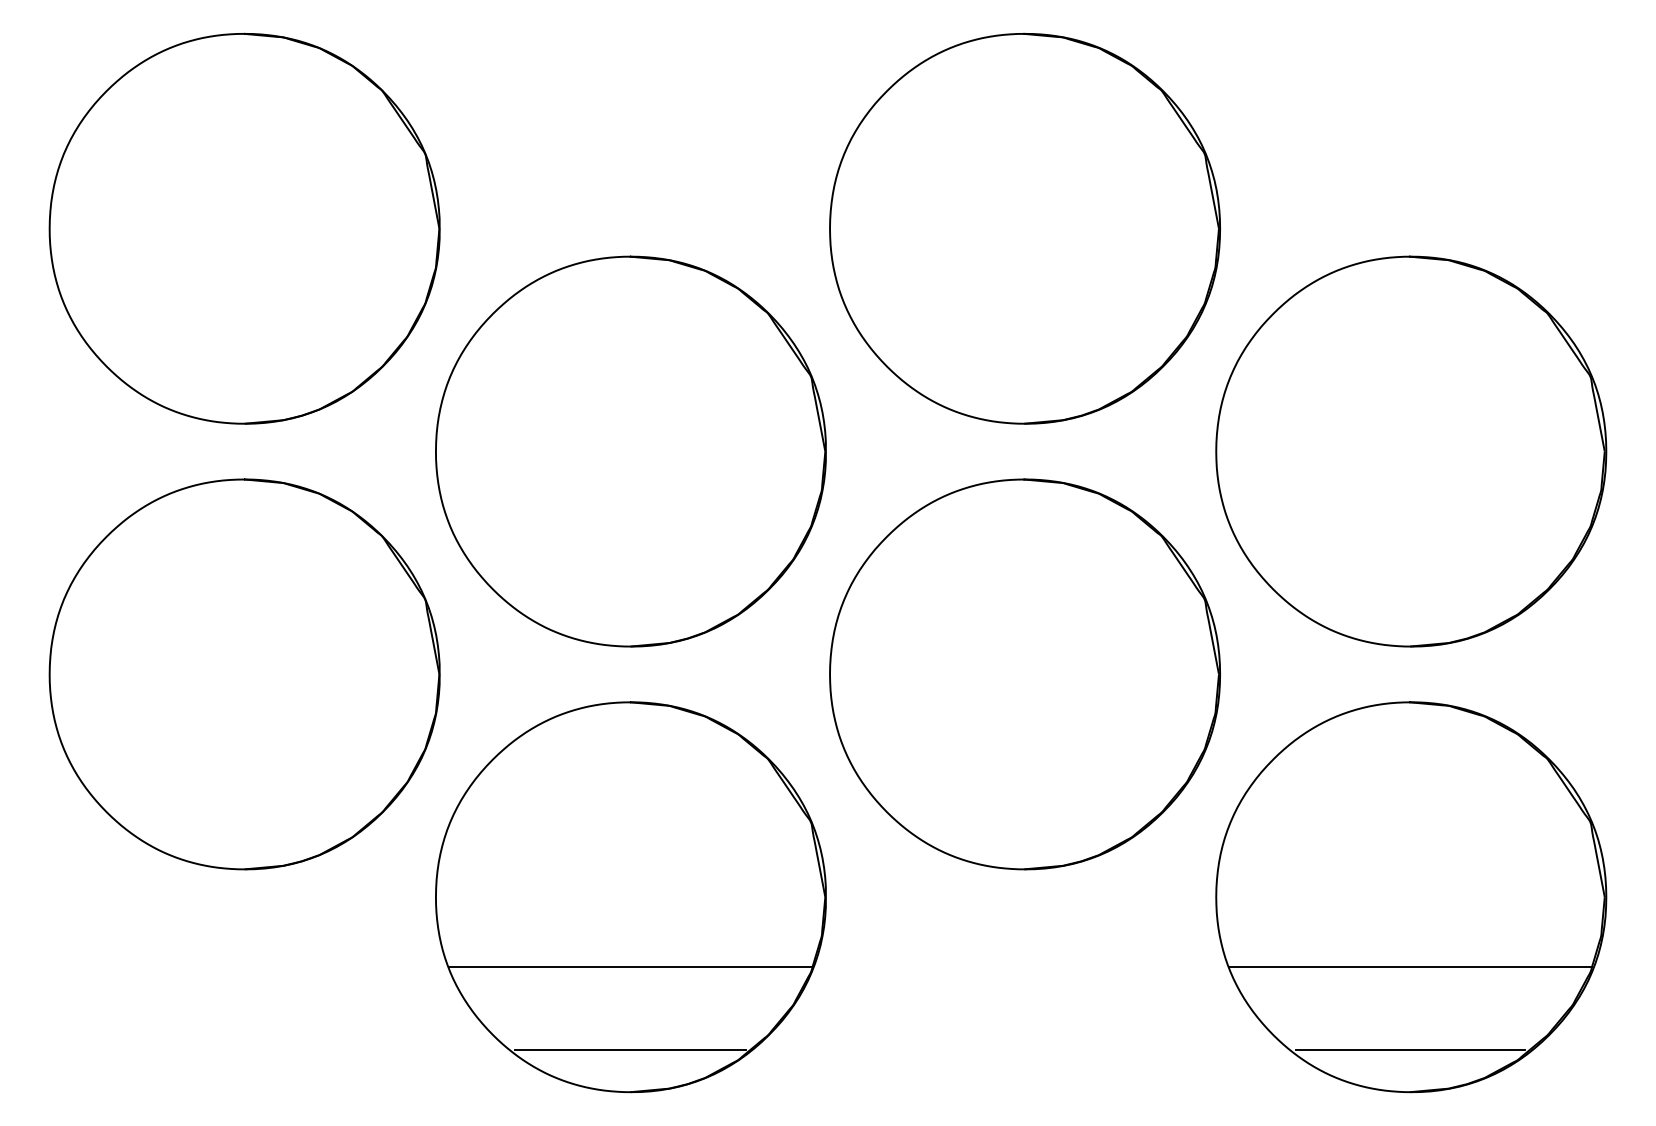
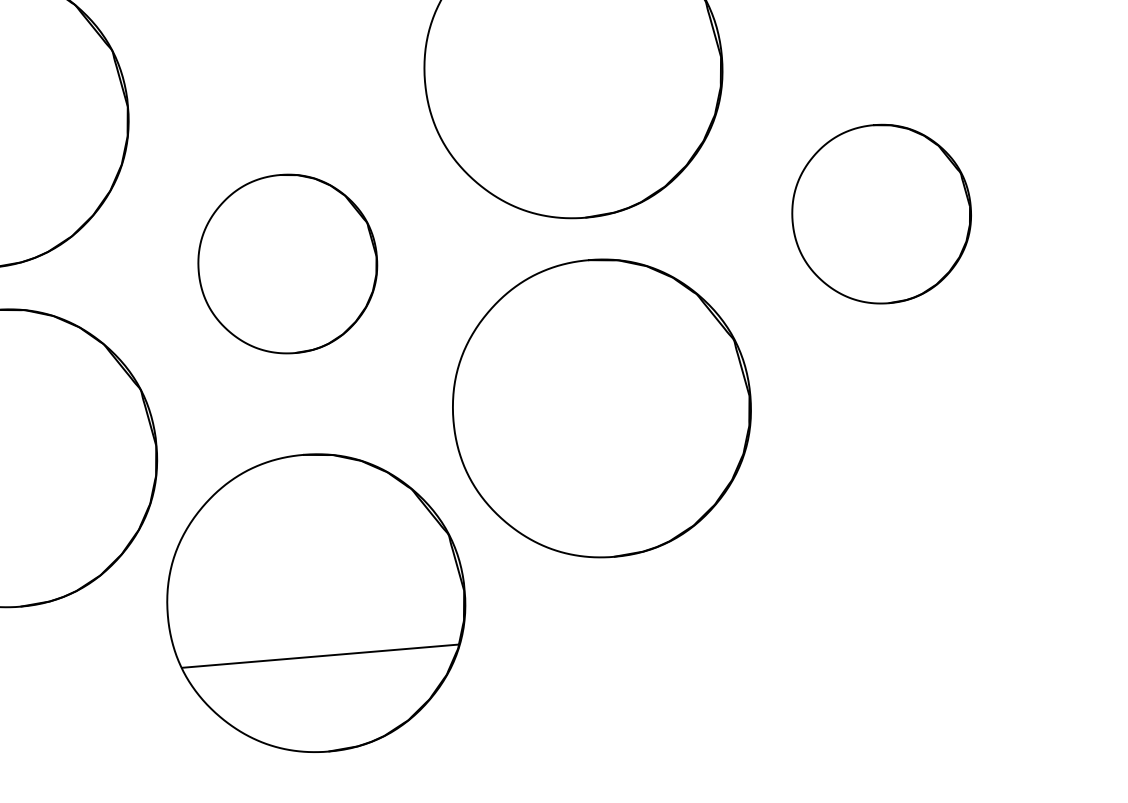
part: (630, 451) -> (287, 264), size x0.6
part: (1411, 451) -> (881, 214), size x0.6
part: (1411, 897) -> (910, 553), removed
line: (630, 1050) -> (325, 719), removed

